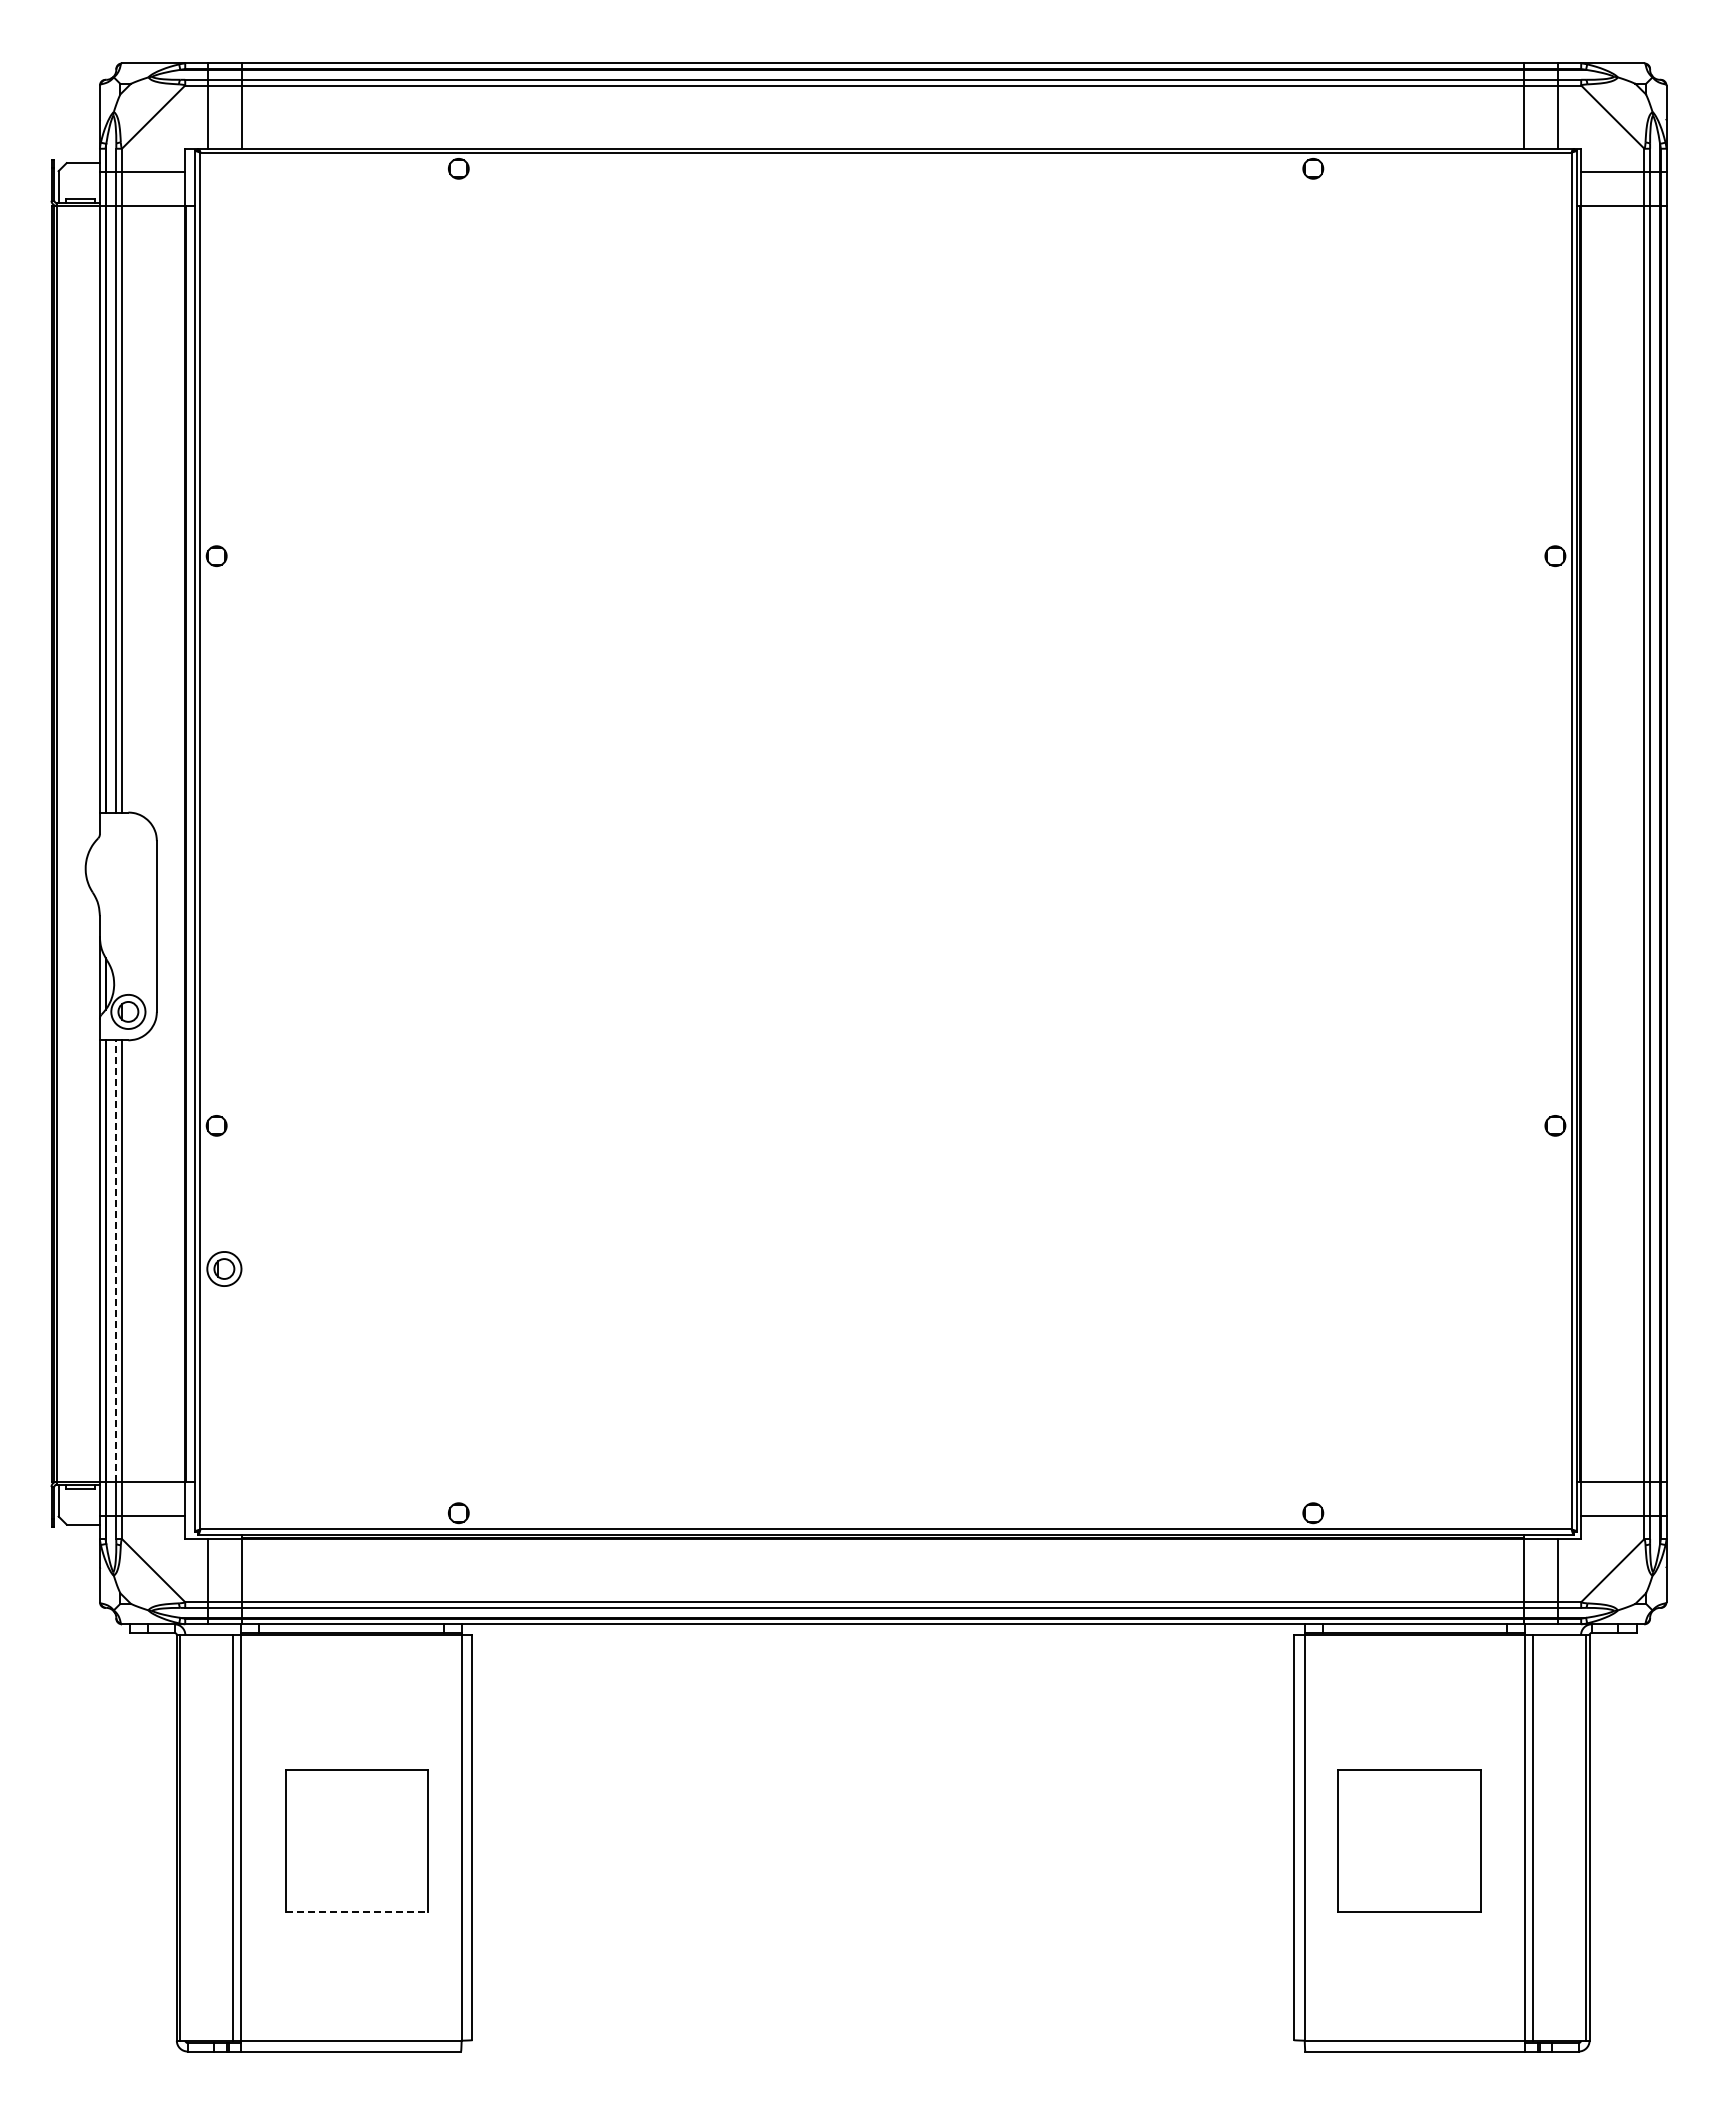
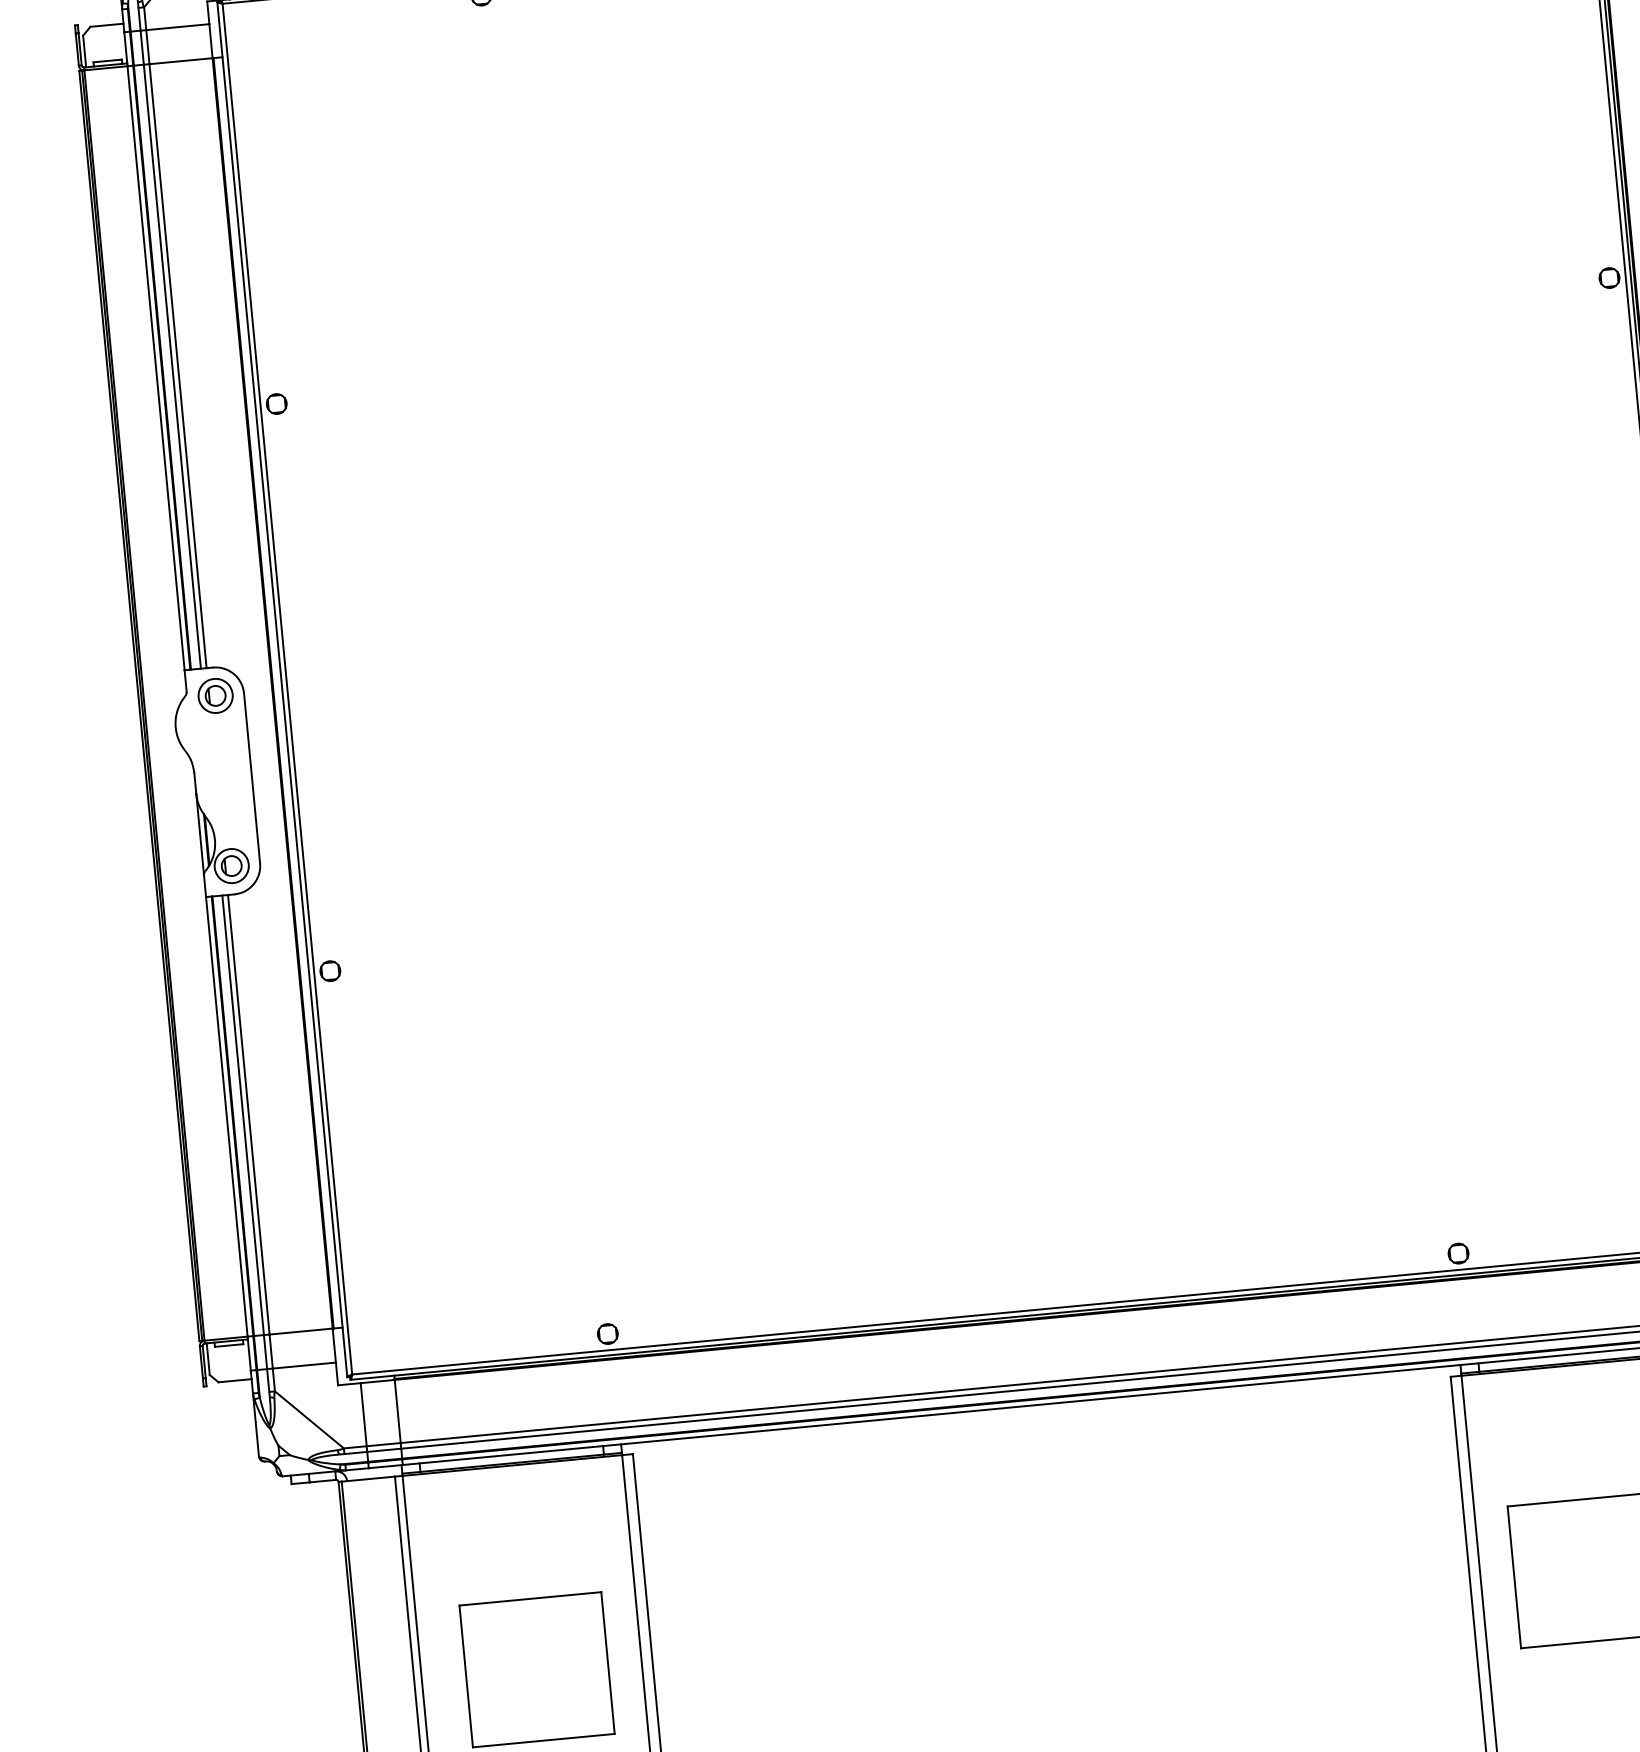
line: (116, 1261) -> (243, 1115), dashed -> solid
part: (224, 1268) -> (215, 695), moved
line: (357, 1911) -> (544, 1740), dashed -> solid

